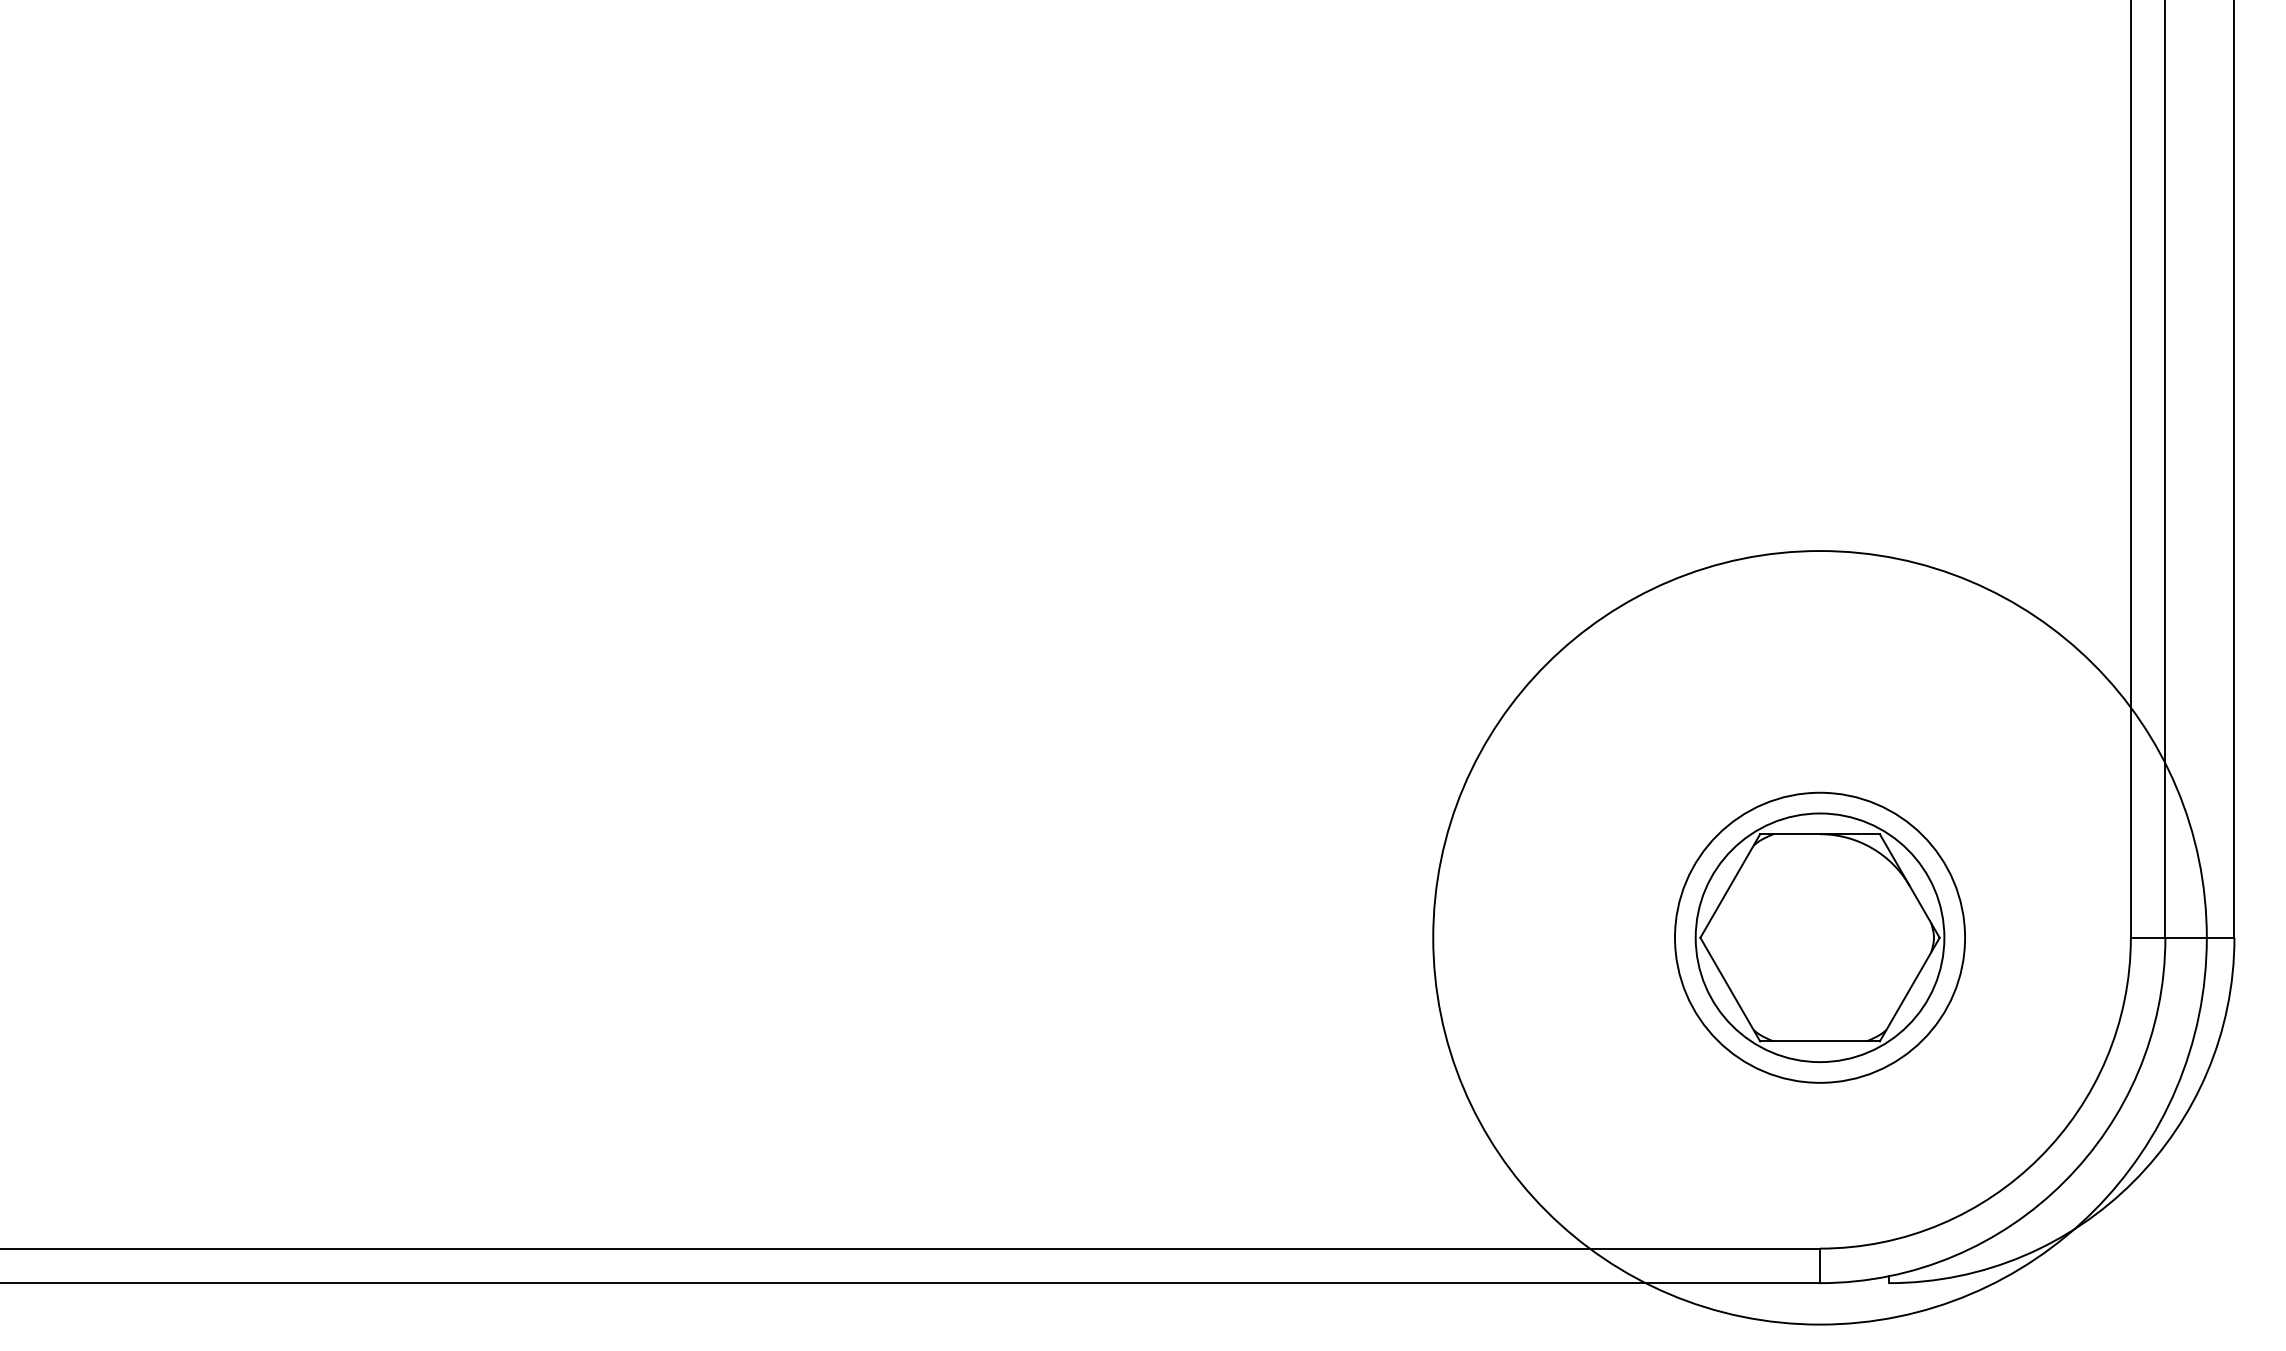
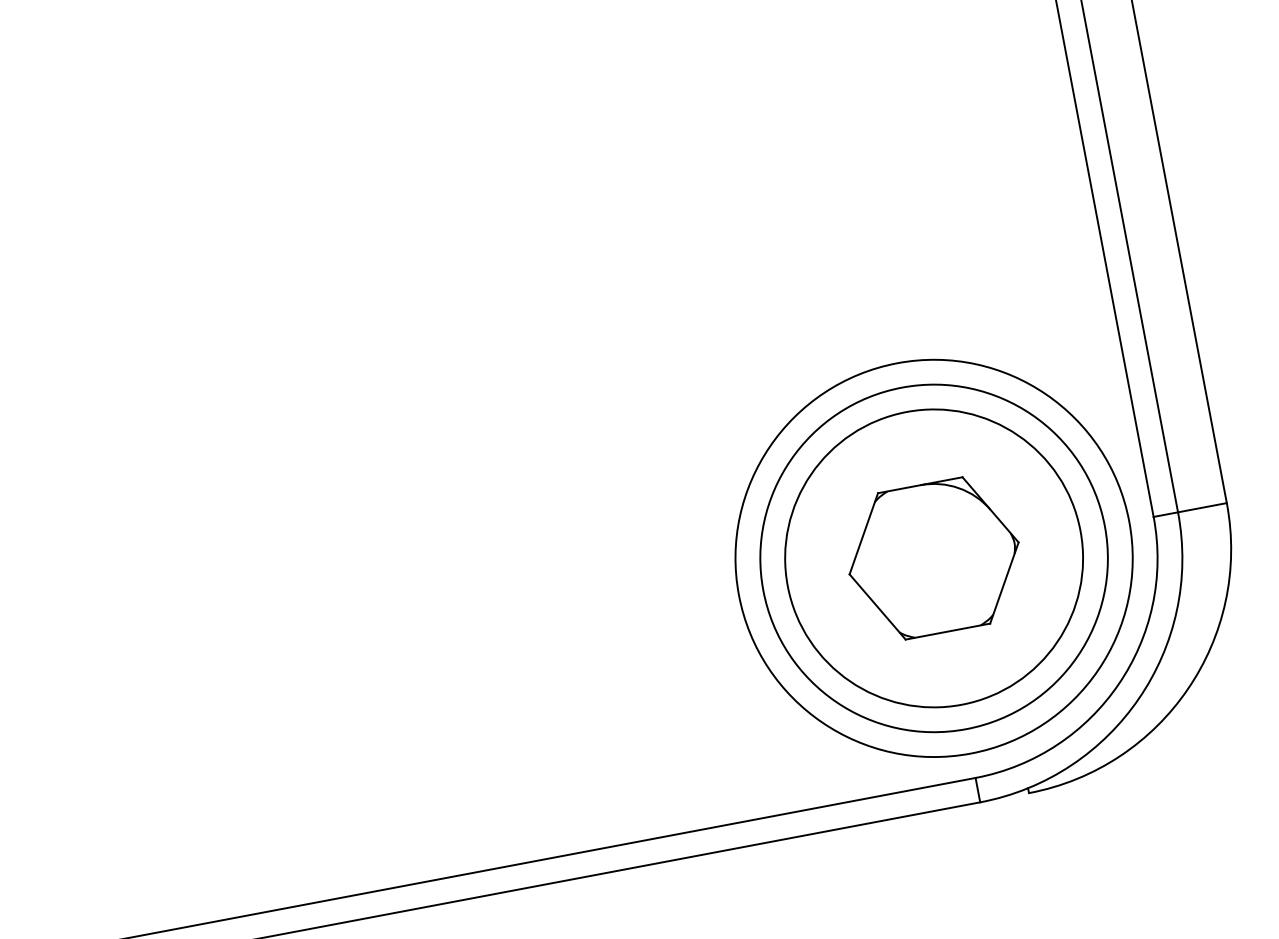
circle: (1819, 937) -> (933, 558), size x0.71
circle: (1819, 937) -> (933, 558), size x1.67
circle: (1819, 937) -> (933, 558), size x1.67

